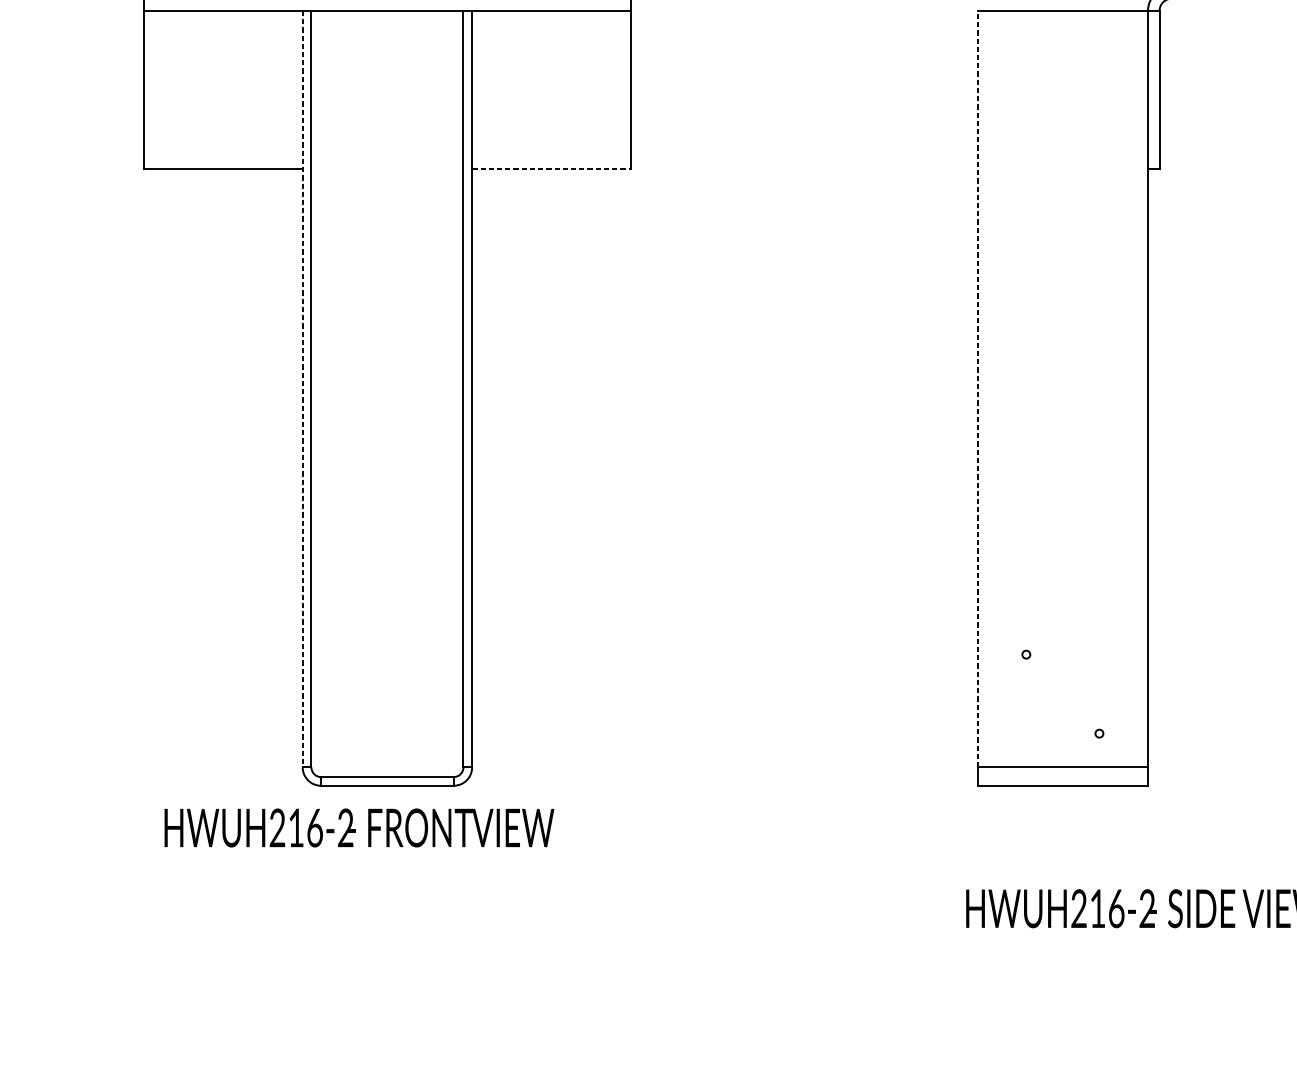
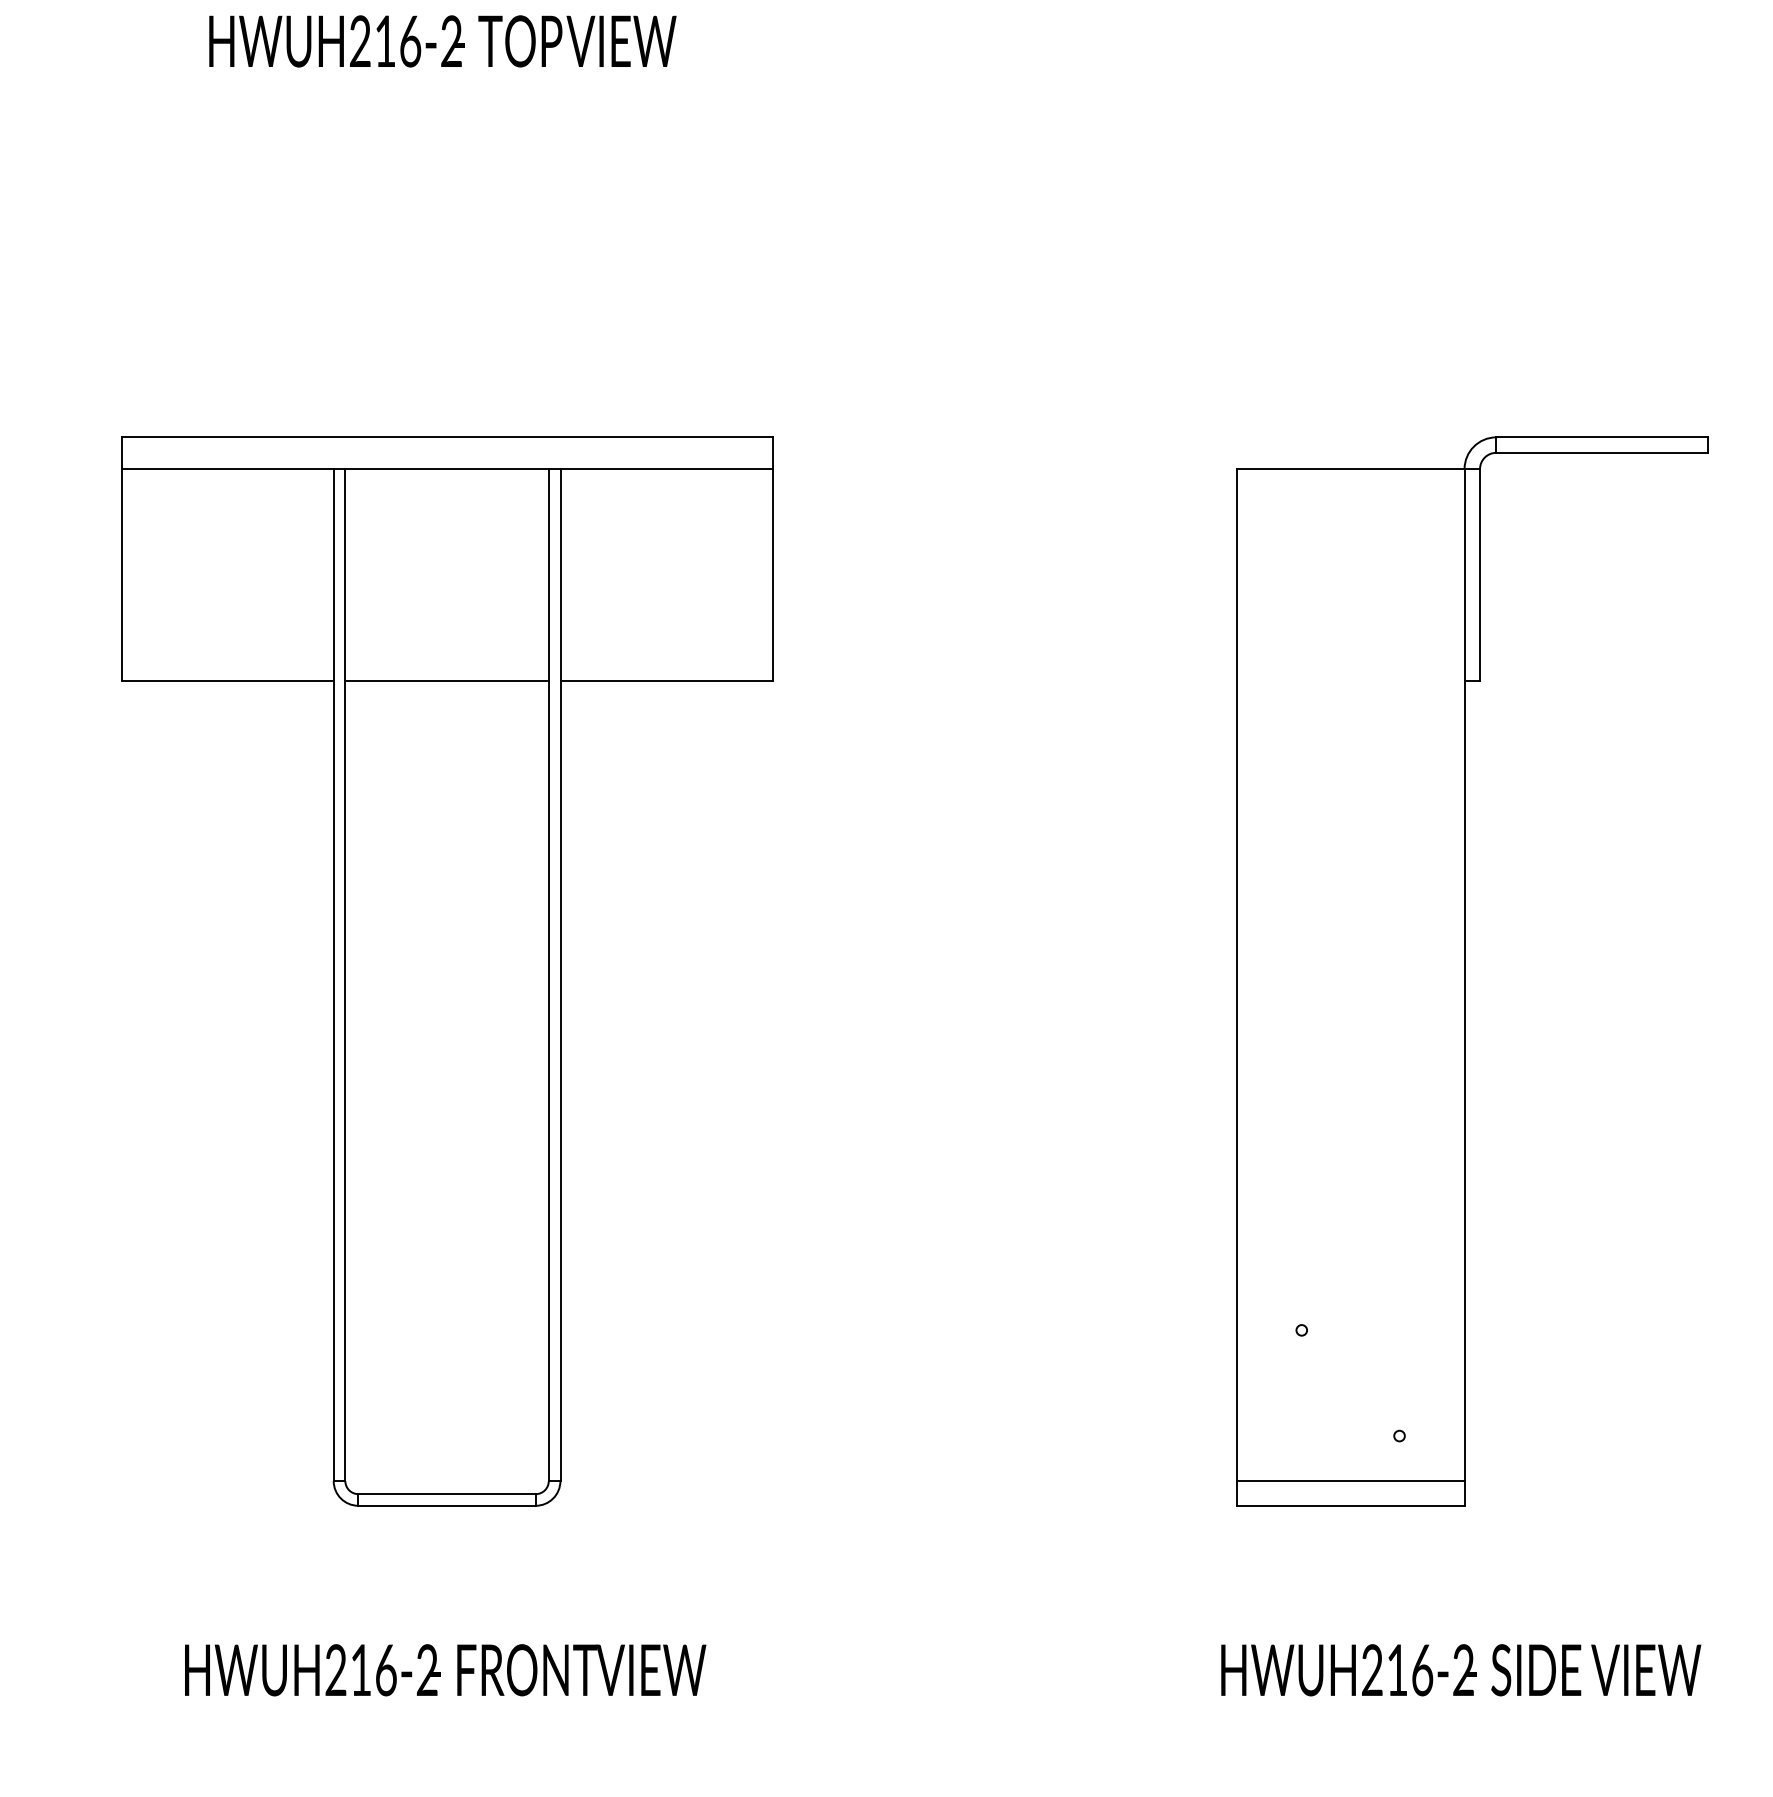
line: (387, 168) -> (446, 680), added
line: (551, 168) -> (666, 680), dashed -> solid
line: (977, 388) -> (1236, 974), dashed -> solid
line: (302, 389) -> (333, 975), dashed -> solid
text: (359, 828) -> (445, 1670), moved

